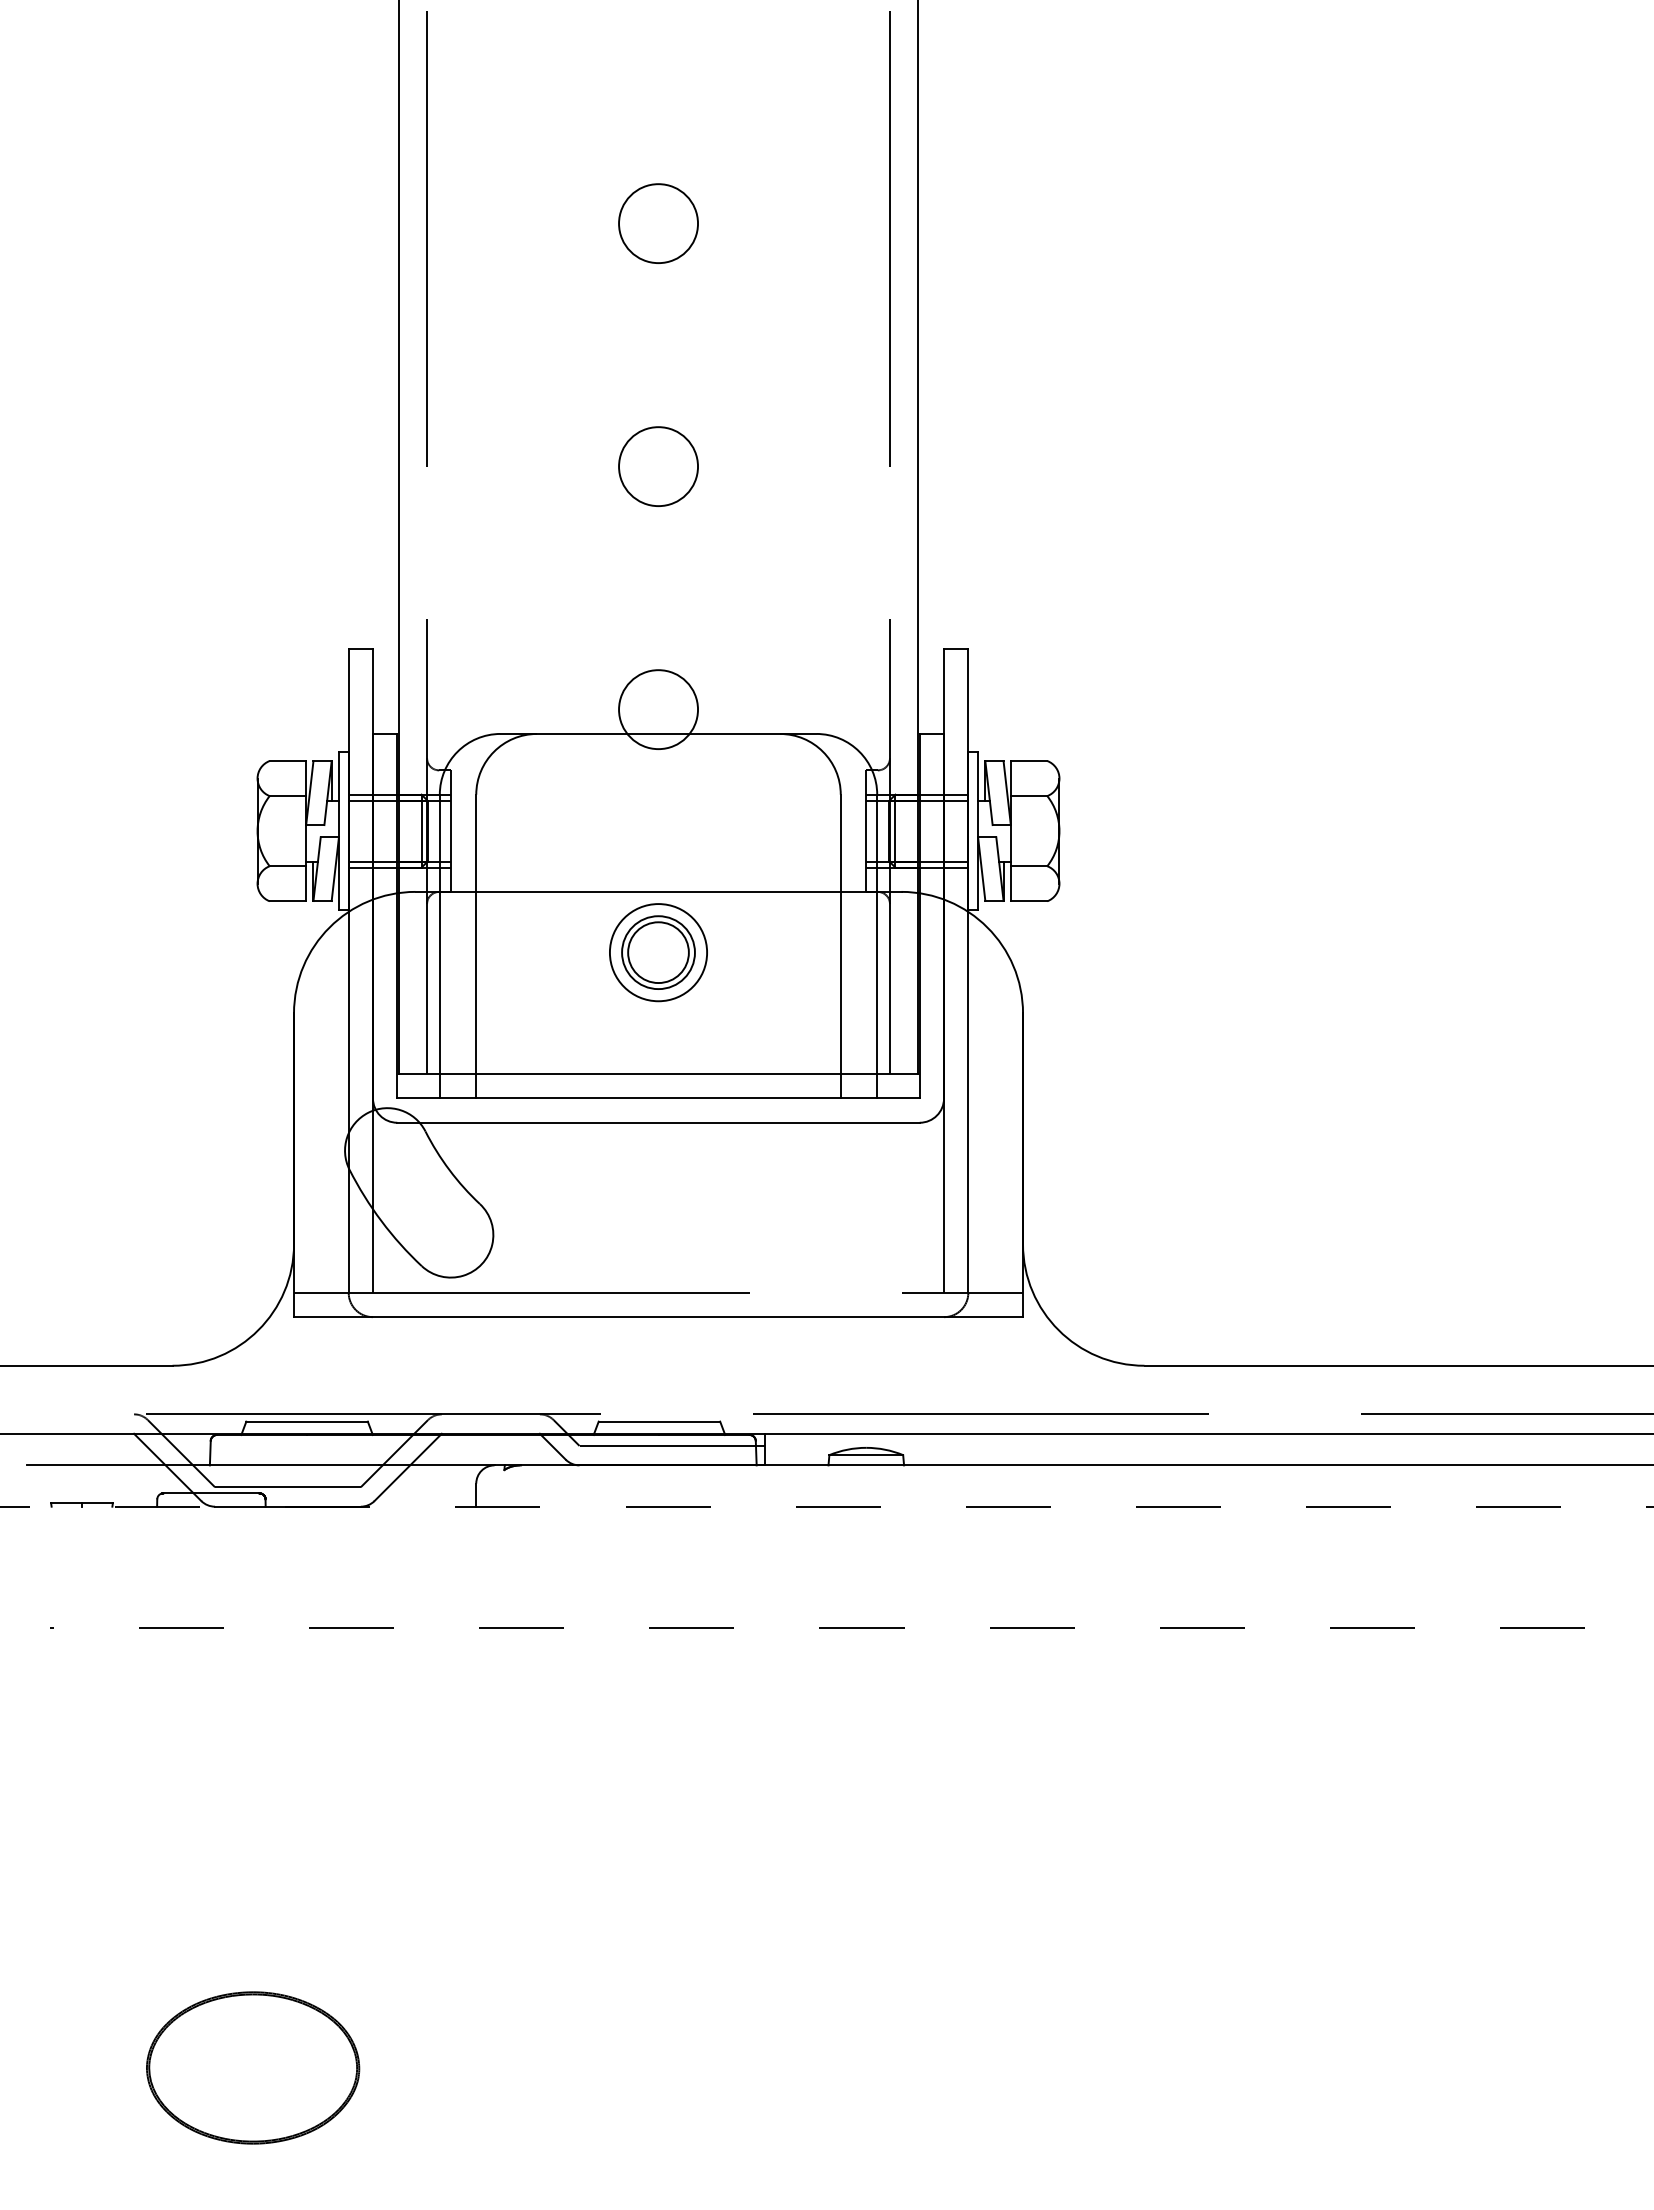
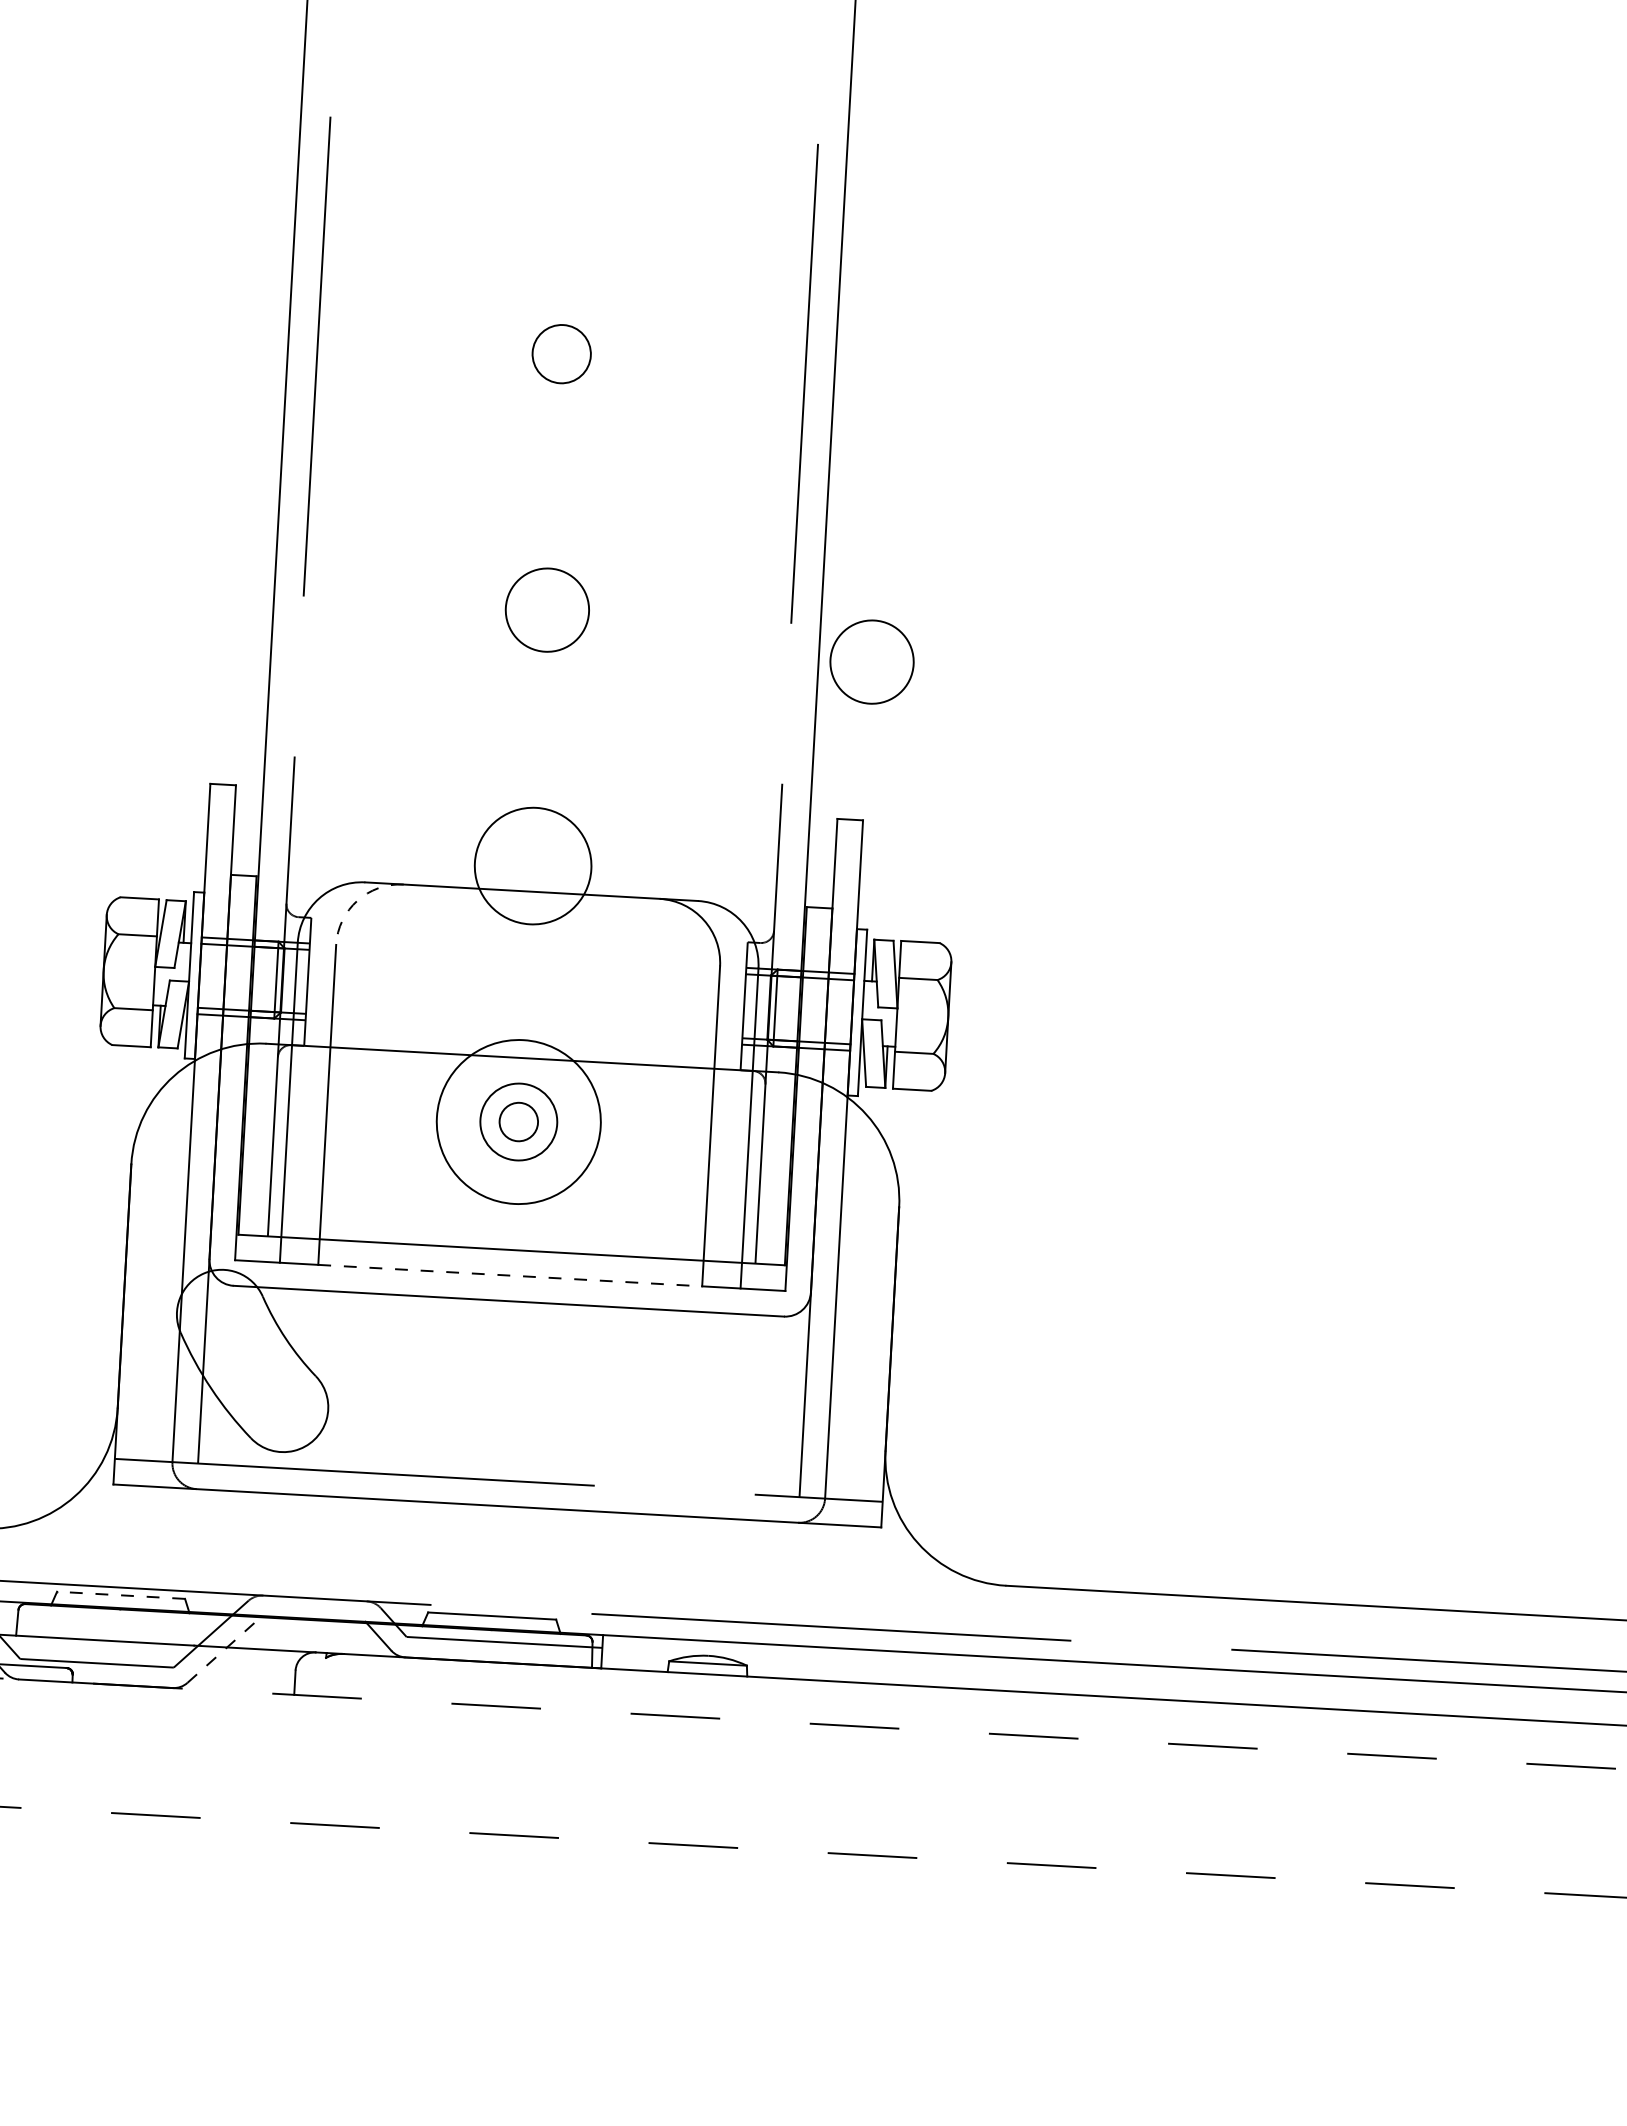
circle: (658, 223) -> (561, 354), size x0.7
circle: (968, 498) -> (872, 661), added
circle: (658, 709) -> (533, 865), size x1.4
arc: (494, 751) -> (357, 900), solid -> dashed
circle: (658, 952) -> (518, 1121), size x0.6
circle: (658, 952) -> (518, 1121), size x1.6
line: (659, 1098) -> (511, 1275), solid -> dashed
line: (307, 1421) -> (121, 1595), solid -> dashed
line: (408, 1467) -> (225, 1649), solid -> dashed

